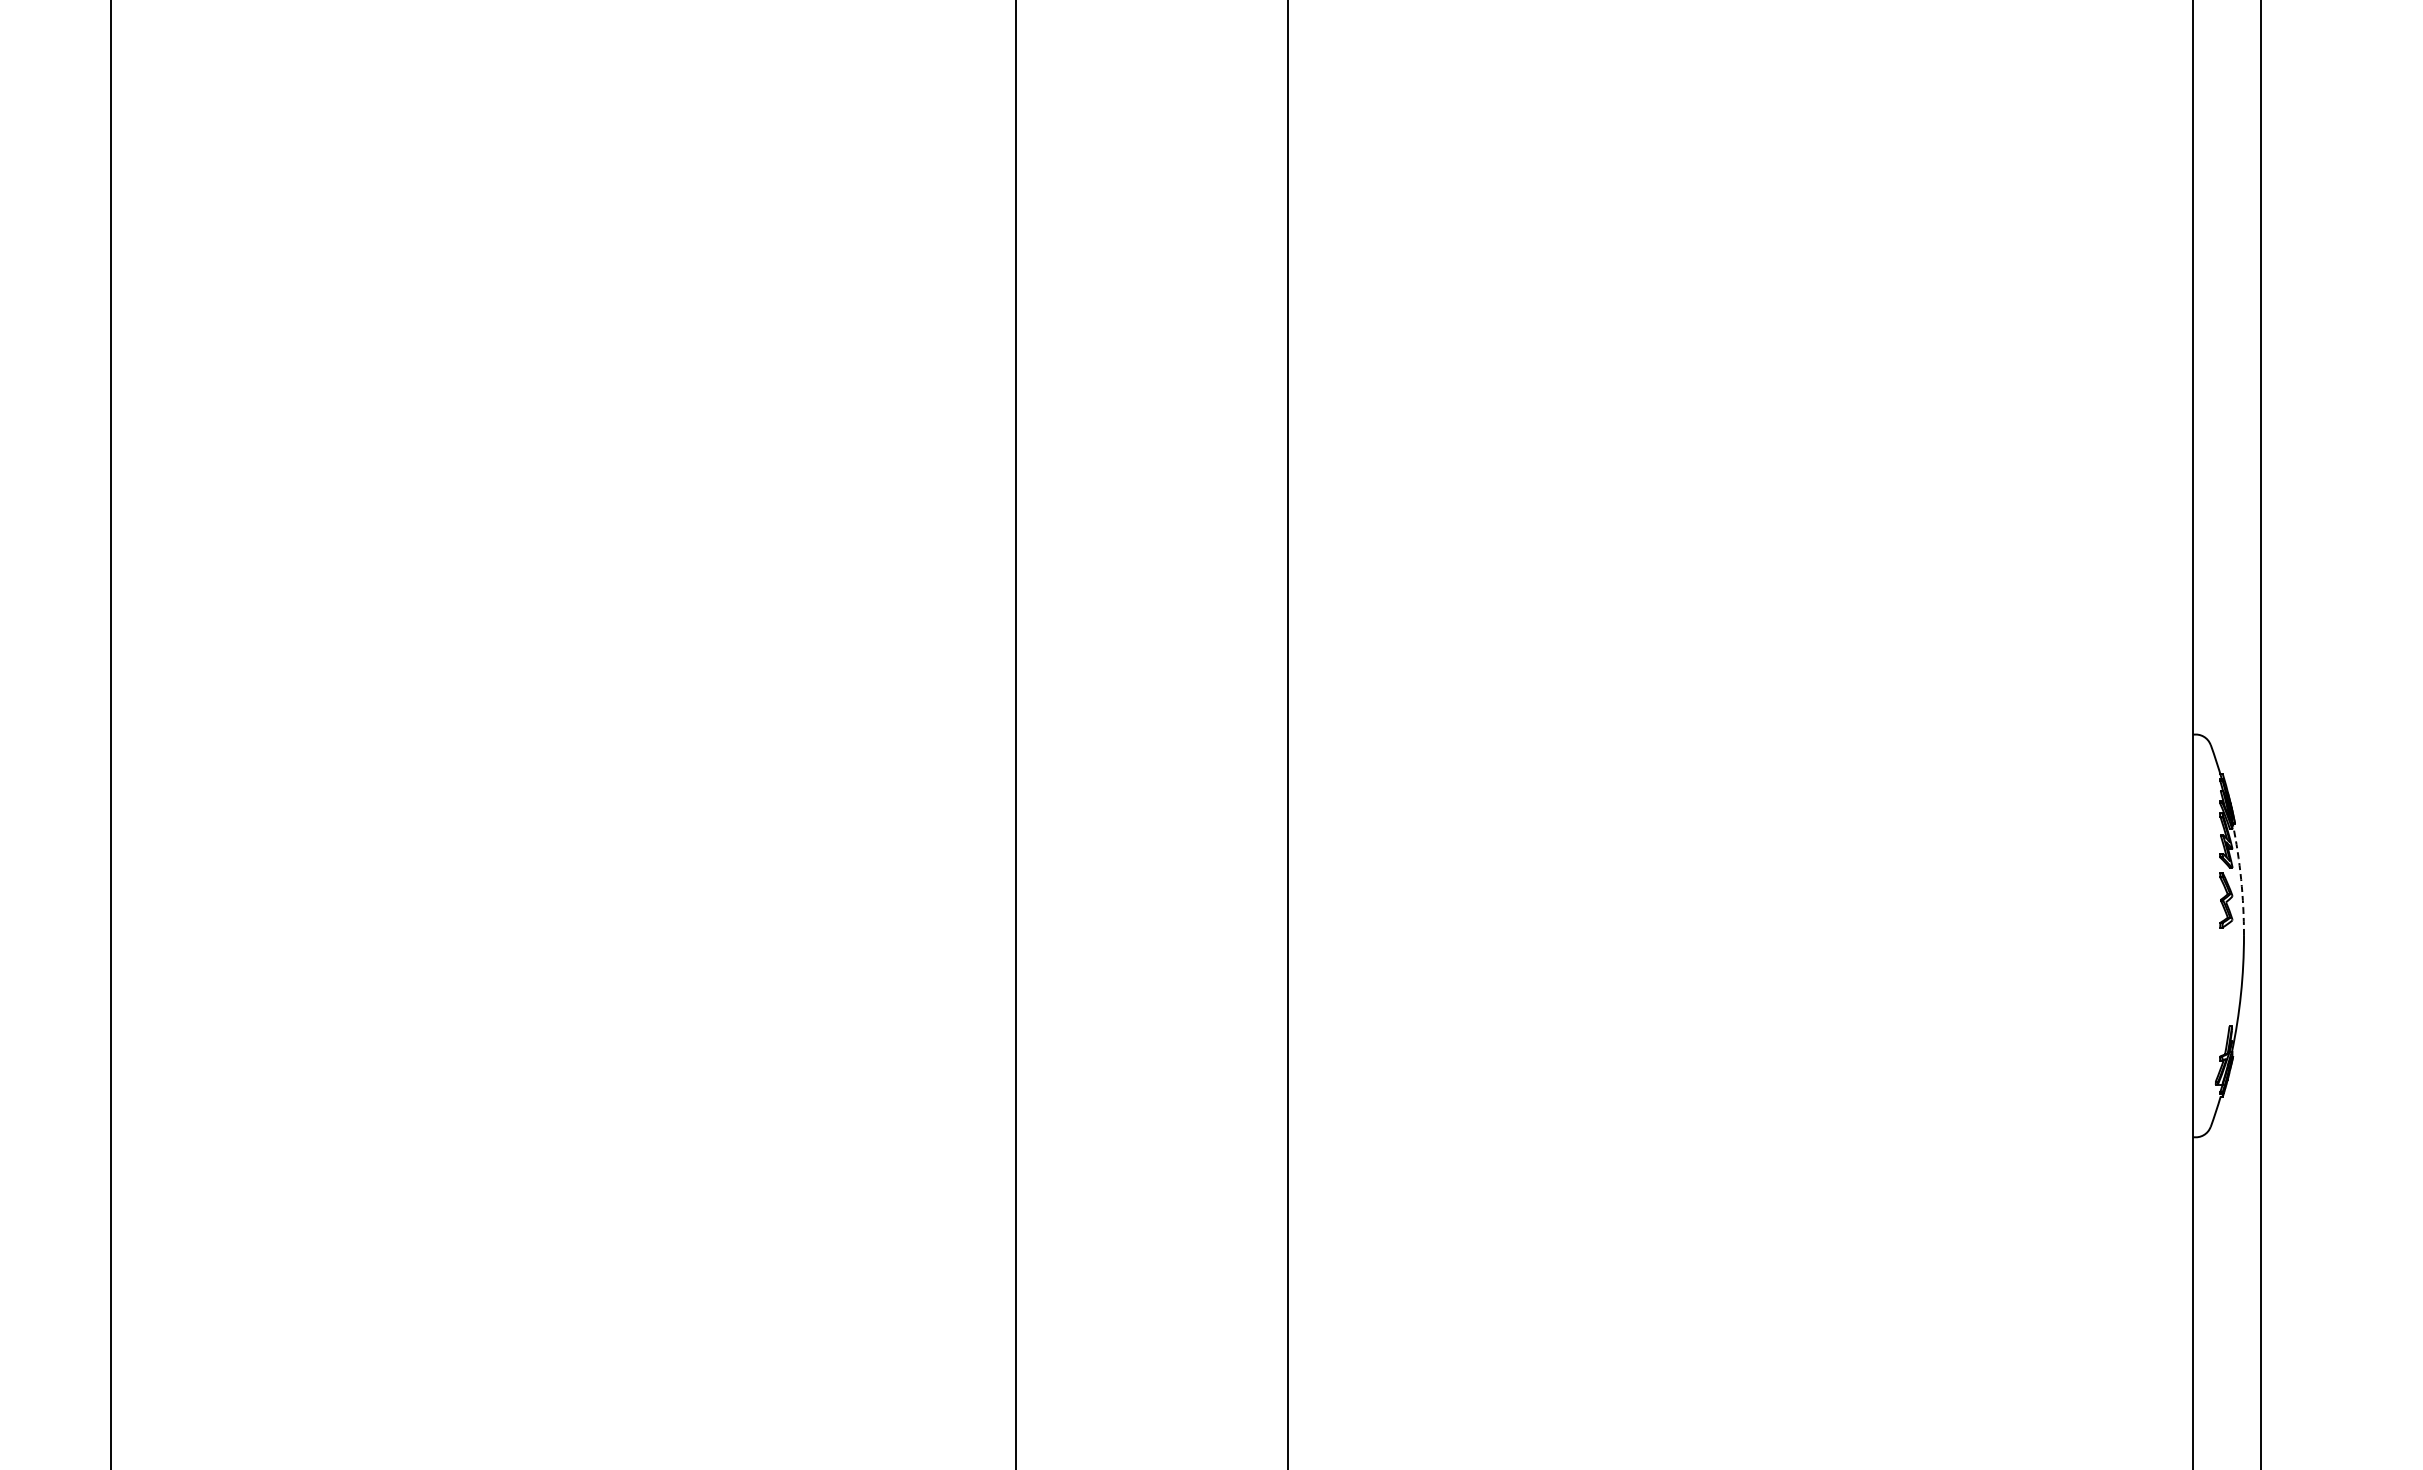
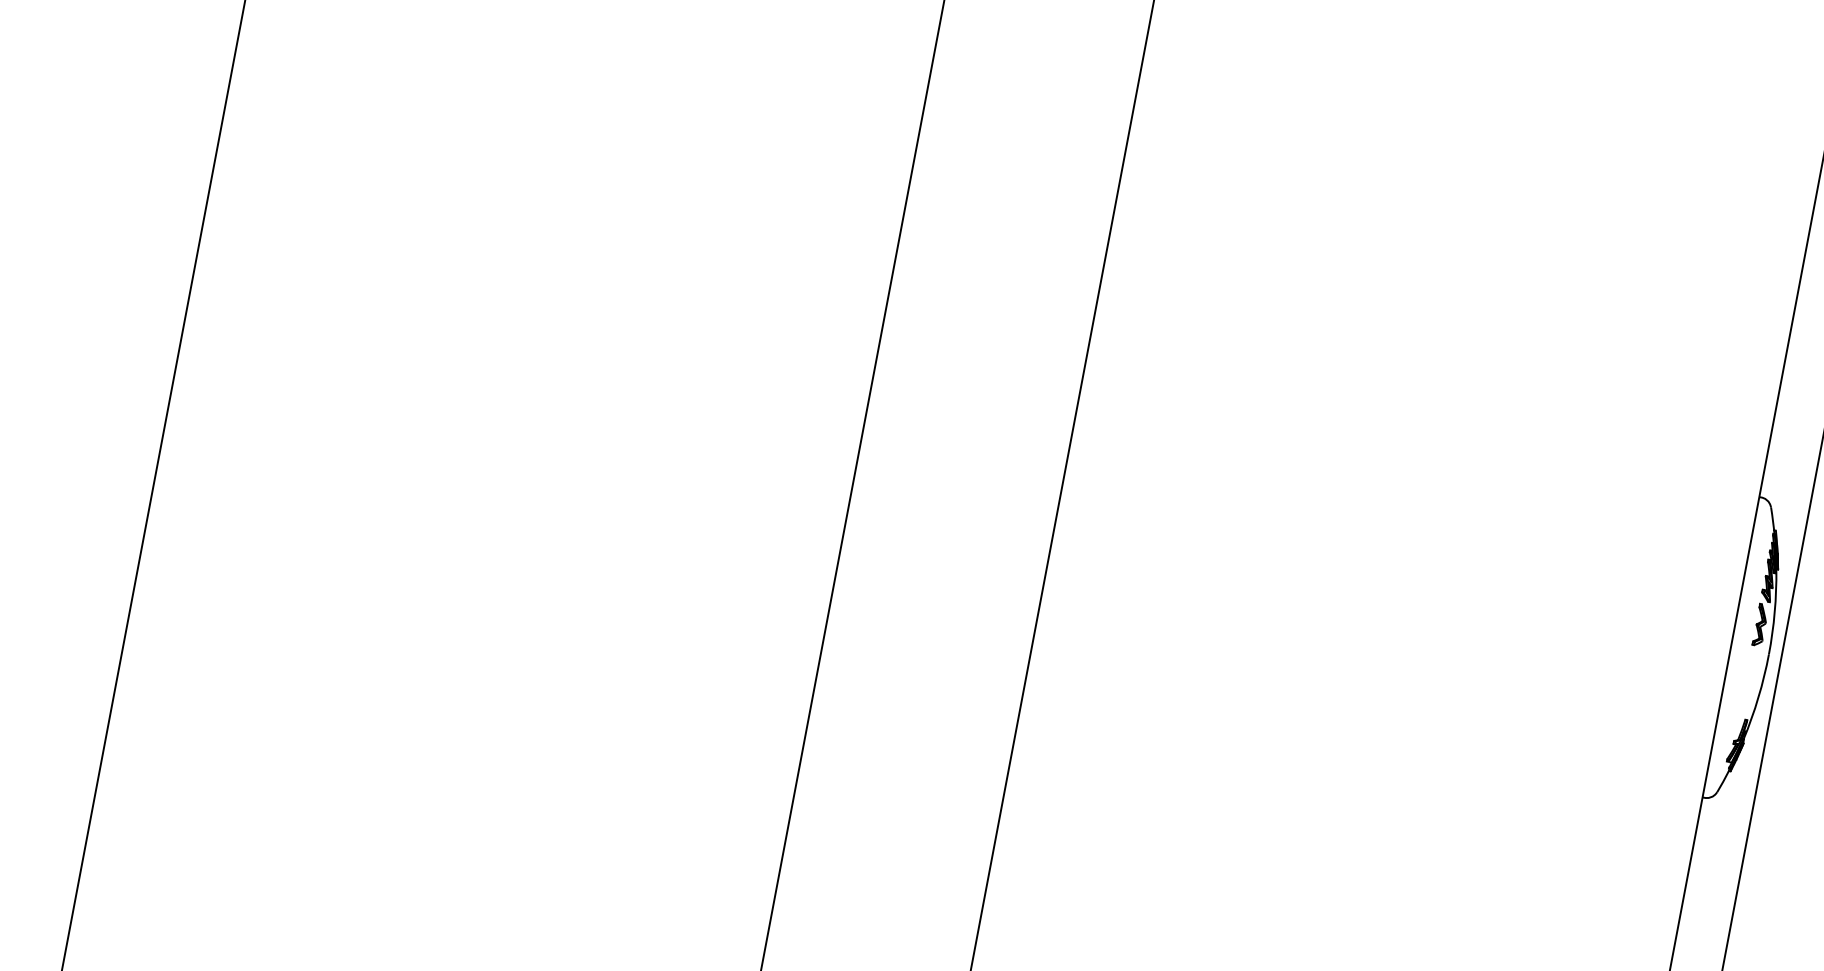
arc: (2241, 879) -> (1775, 612), dashed -> solid

